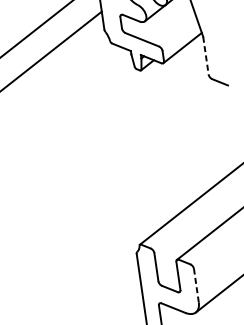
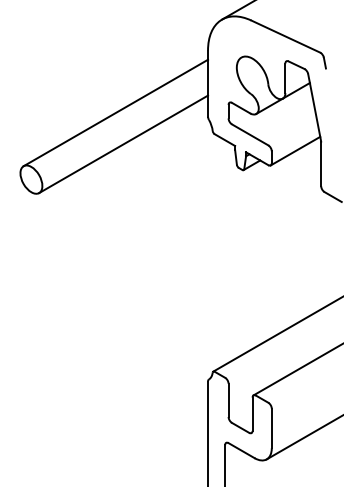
line: (206, 56) -> (321, 164), dashed -> solid
line: (196, 285) -> (271, 428), dashed -> solid

